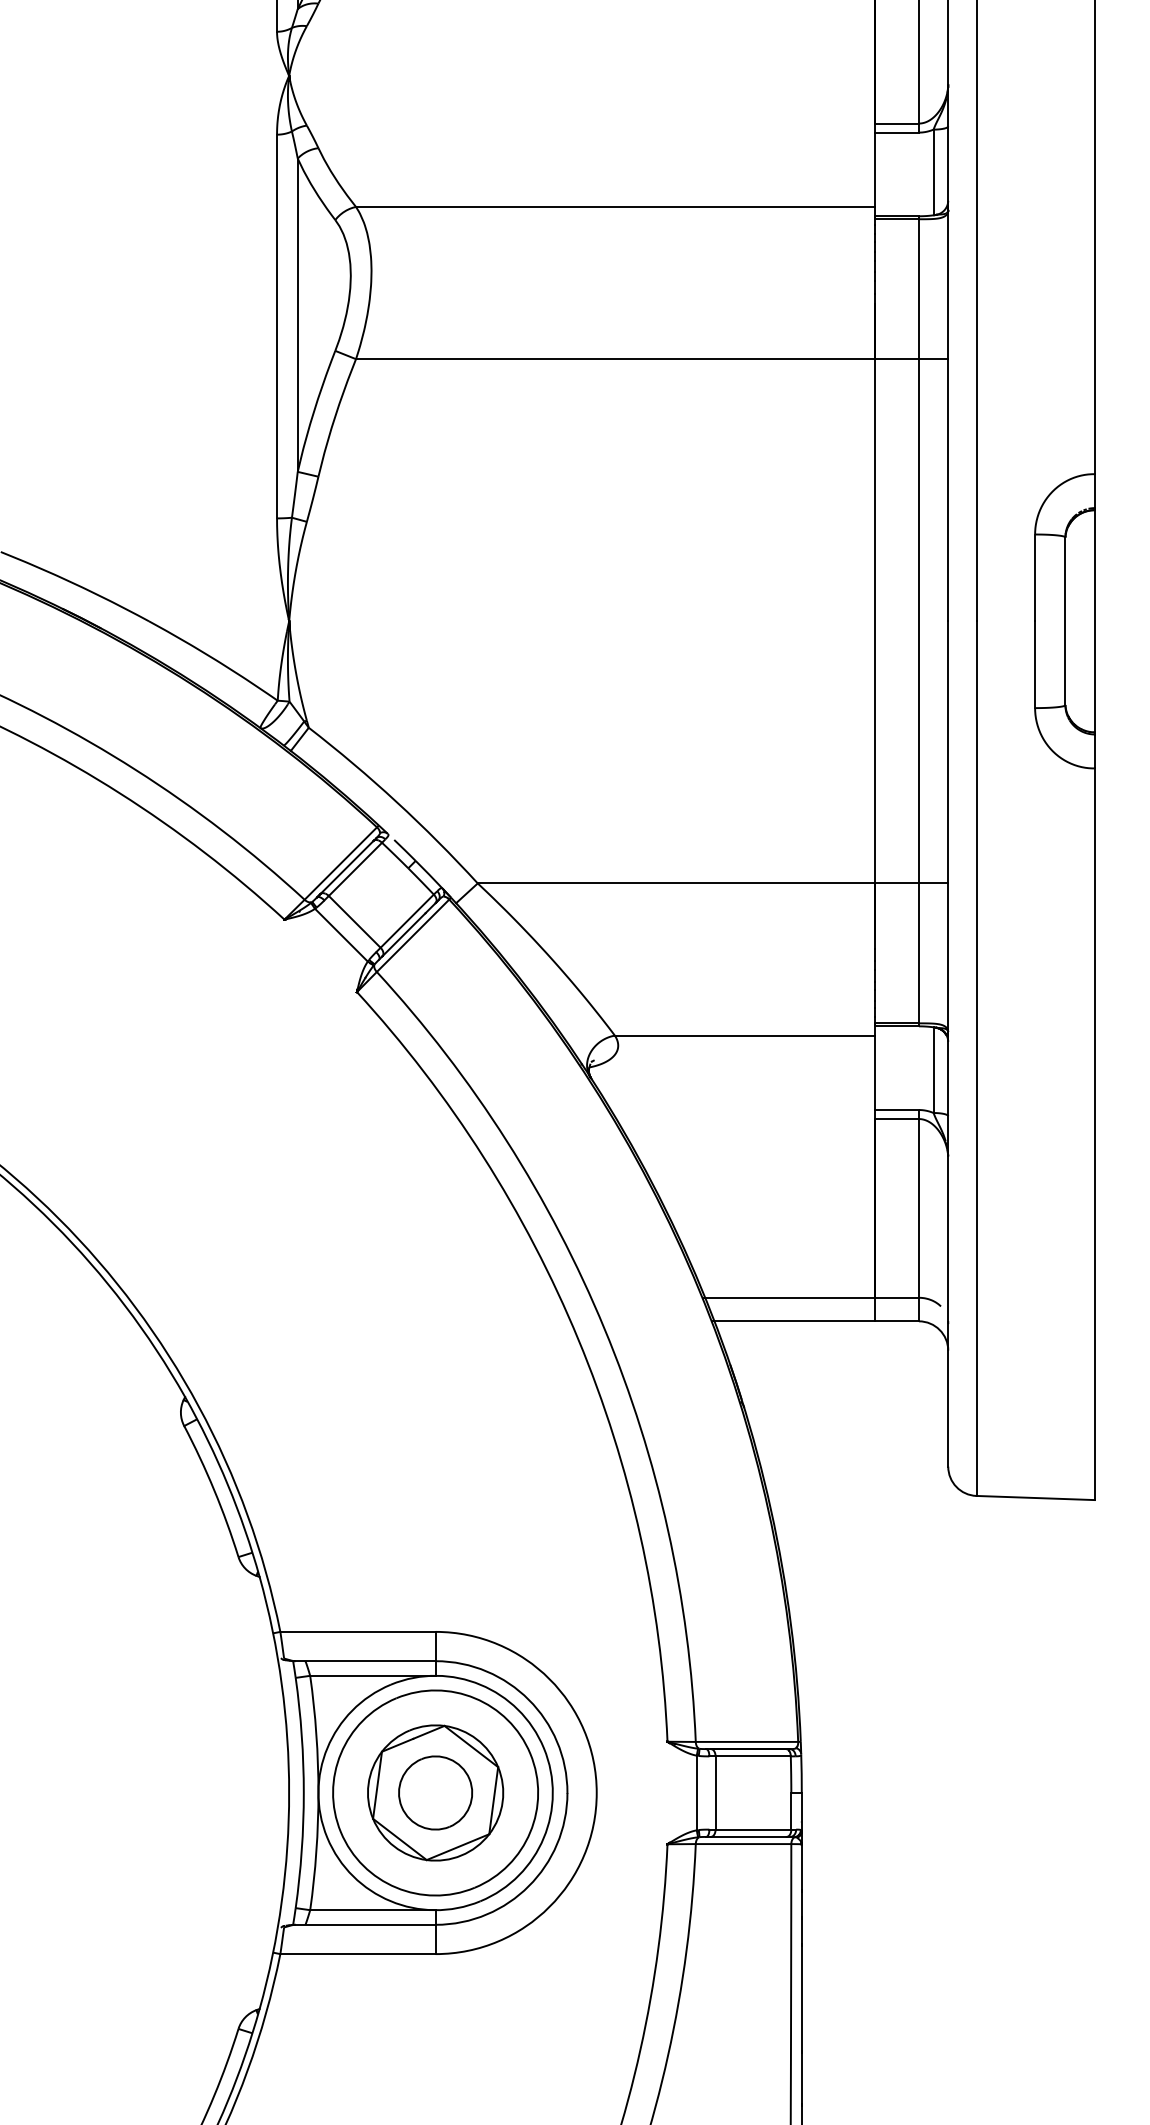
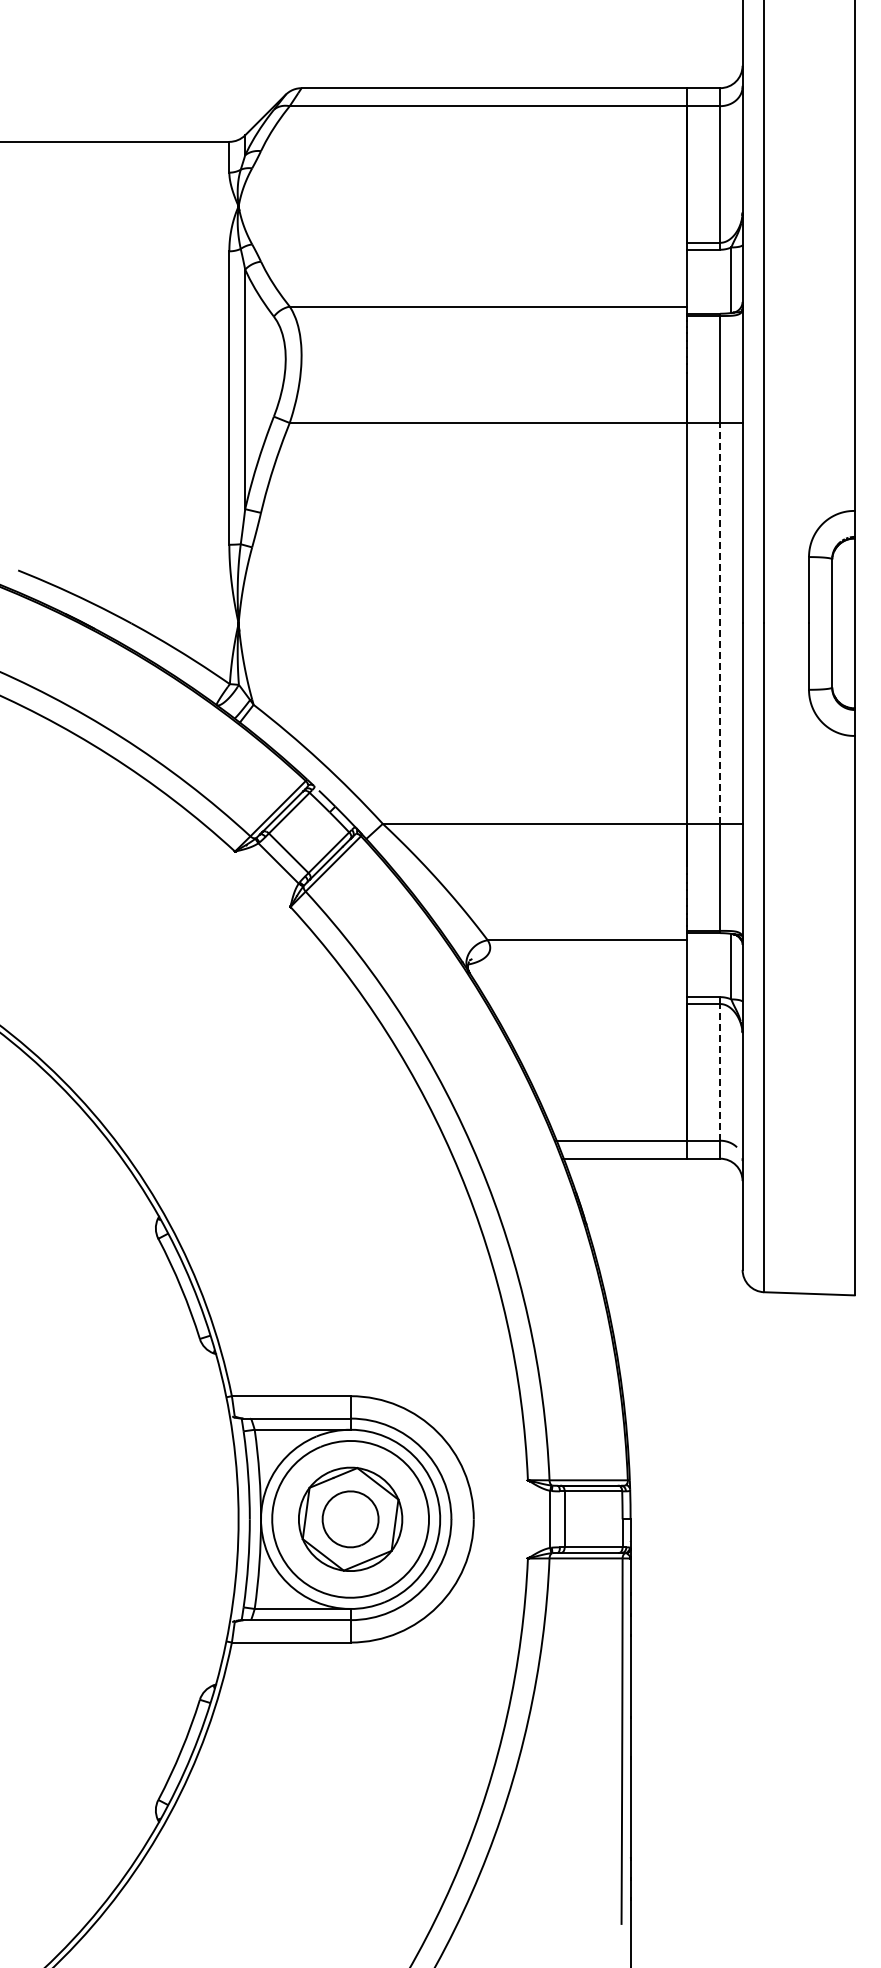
line: (919, 620) -> (720, 622), solid -> dashed
line: (919, 1207) -> (720, 1071), solid -> dashed

